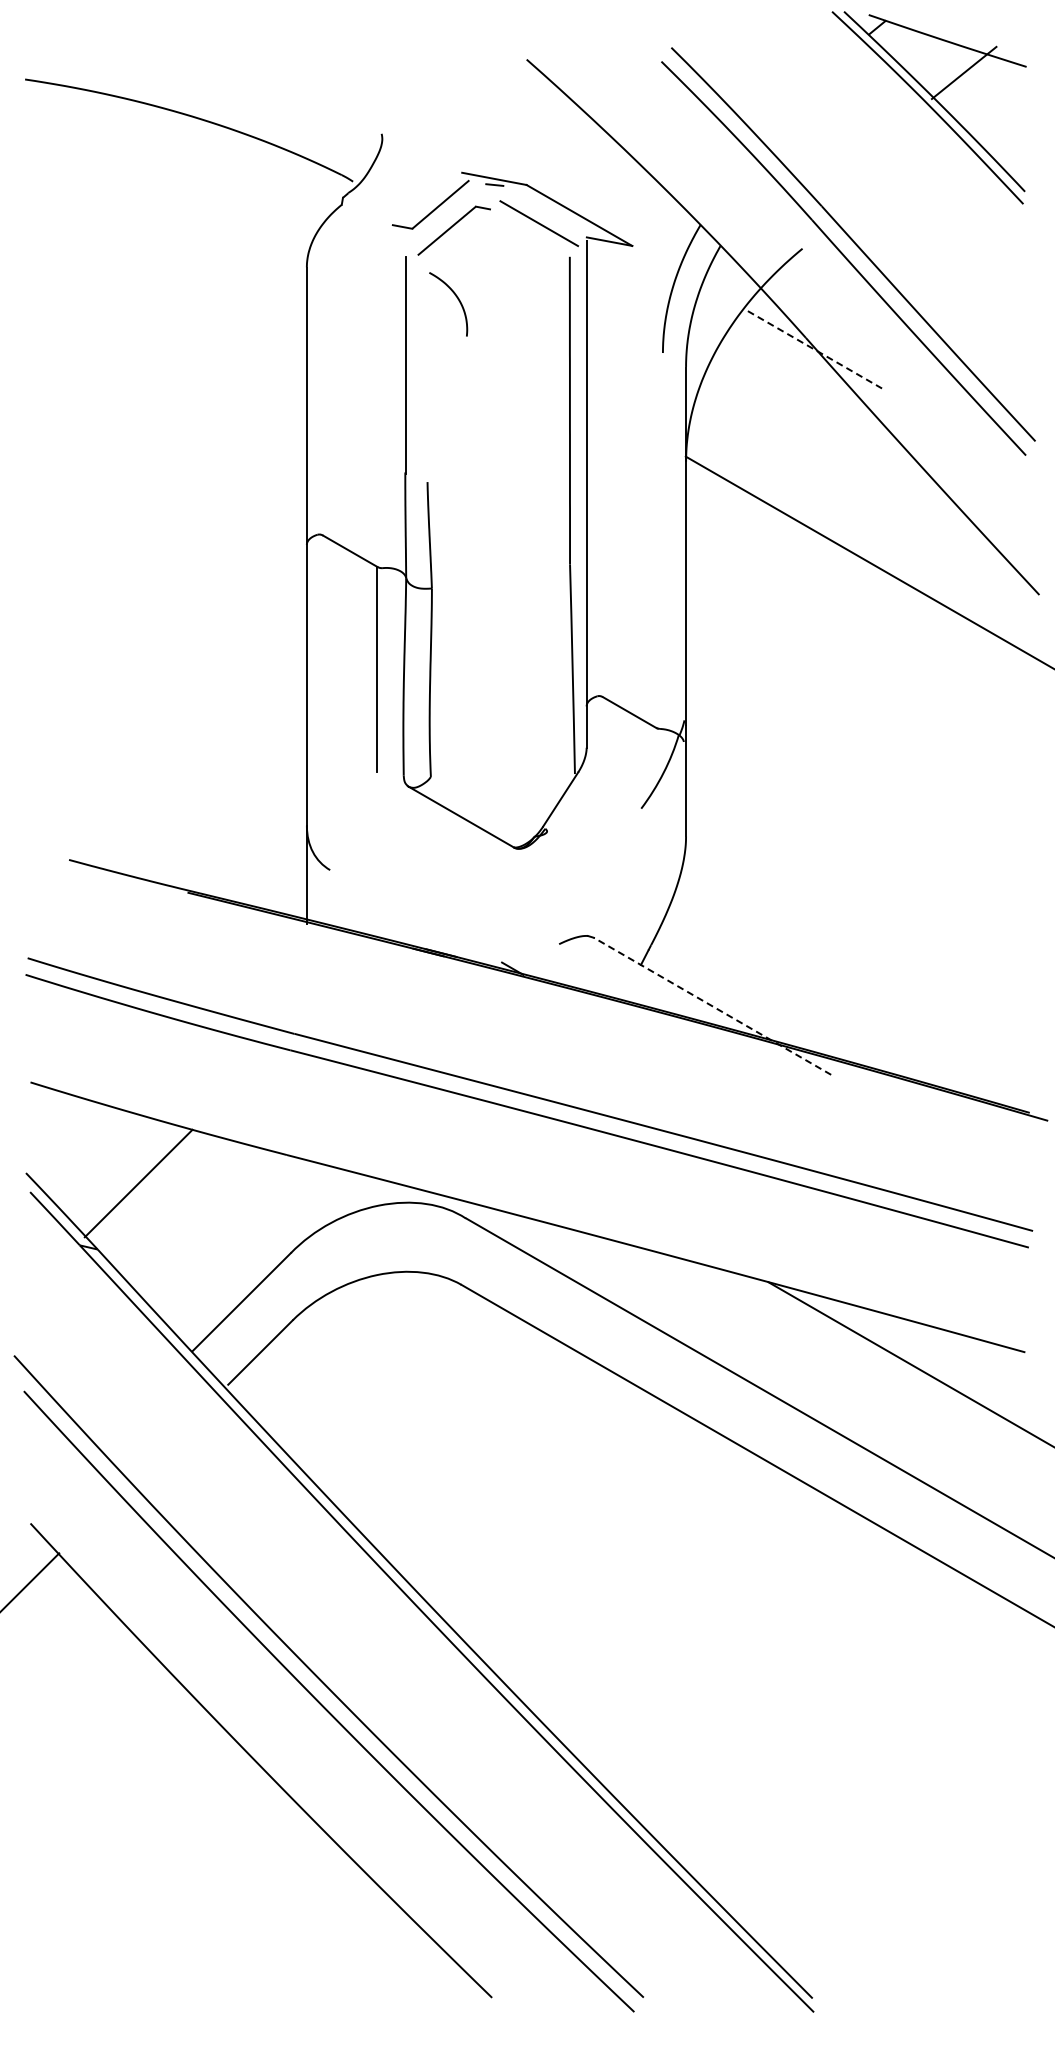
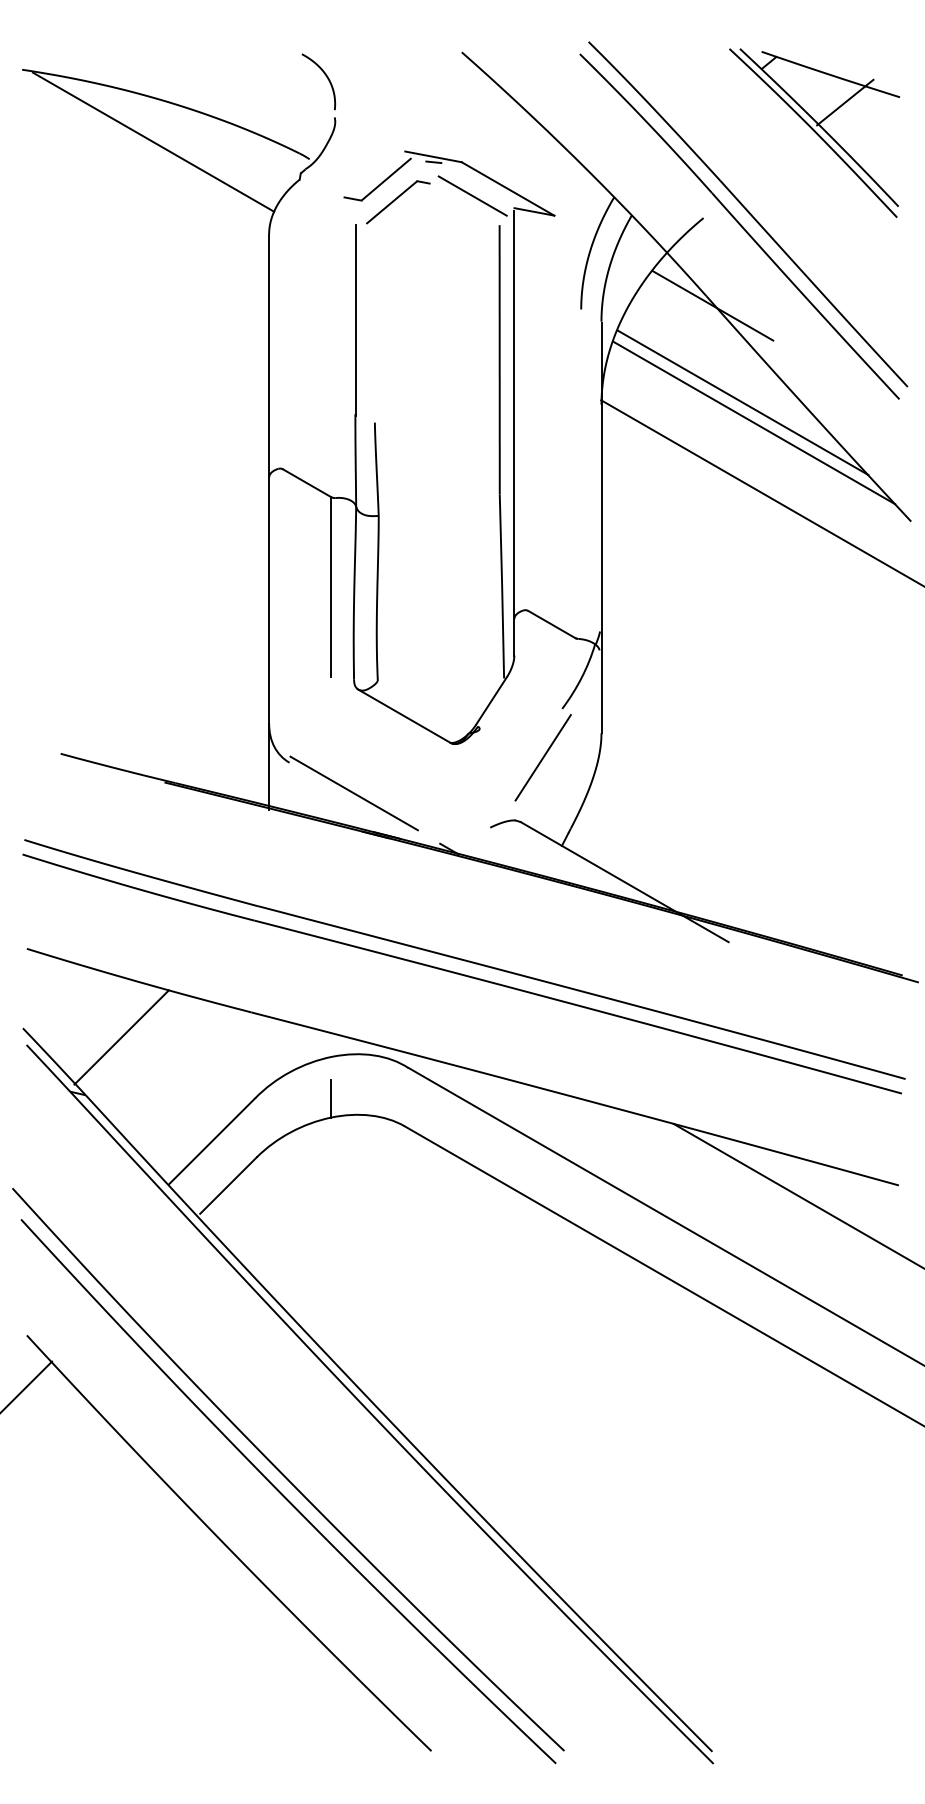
part: (928, 107) -> (813, 132), moved
line: (174, 161) -> (153, 141), added
curve: (457, 299) -> (326, 77), moved
line: (812, 348) -> (712, 305), dashed -> solid
line: (847, 458) -> (742, 401), added
line: (860, 482) -> (754, 422), added
line: (619, 864) -> (543, 757), added
line: (403, 905) -> (353, 793), added
line: (712, 1006) -> (624, 882), dashed -> solid
line: (377, 1253) -> (331, 1098), added

